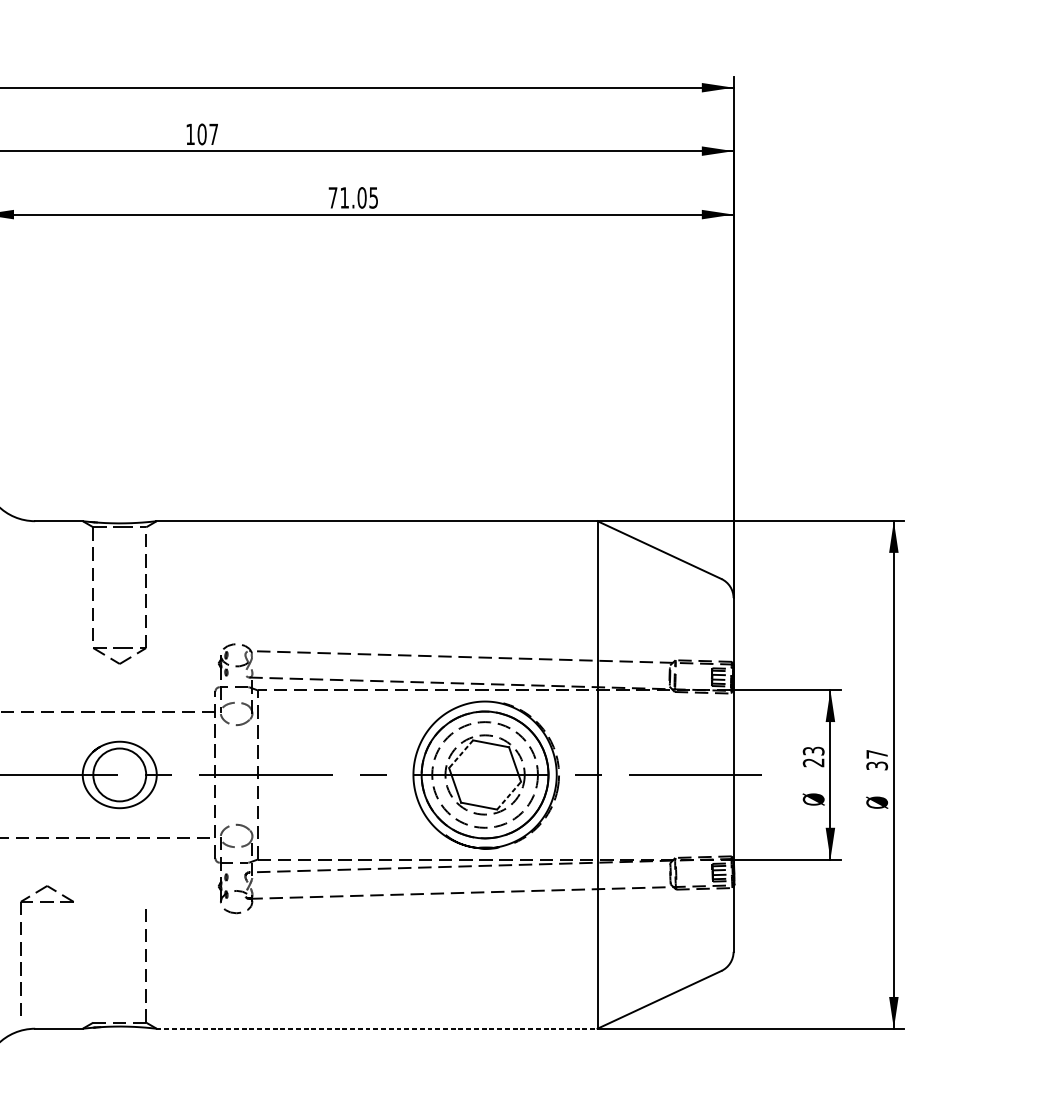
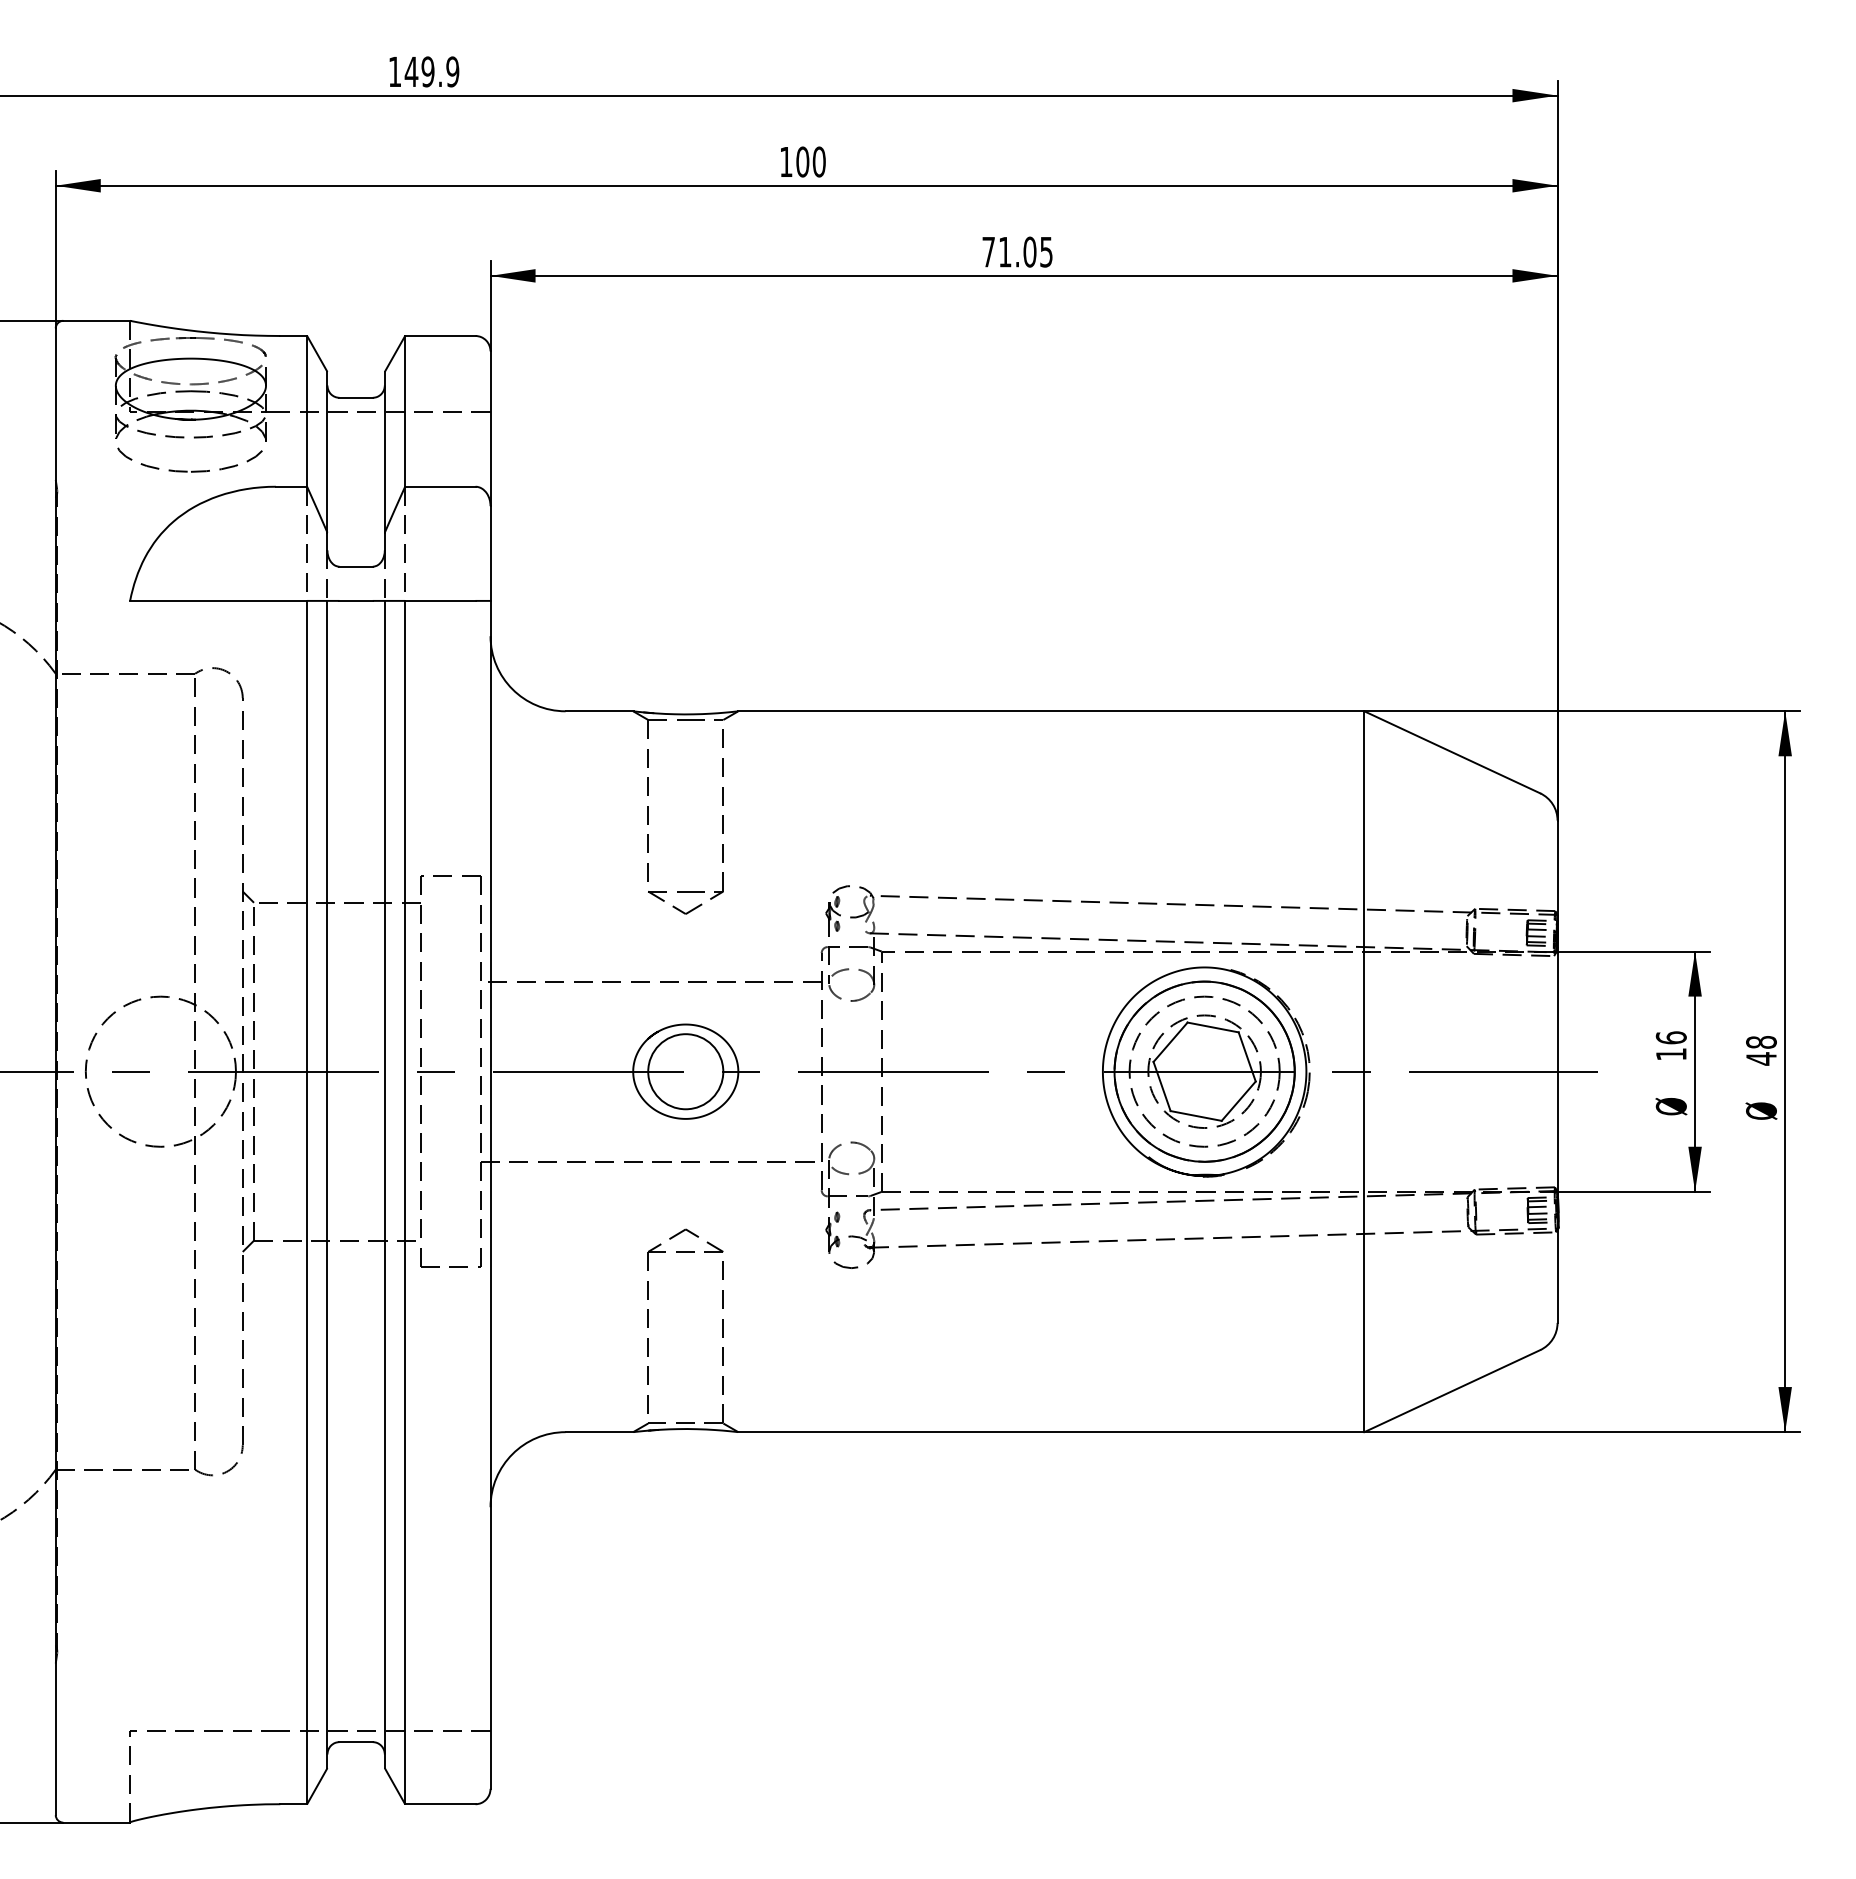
text: (213, 134) -> (818, 161), 107 -> 100
line: (461, 754) -> (1170, 1042), dashed -> solid
text: (813, 756) -> (1670, 1045), 23 -> 16
text: (877, 760) -> (1761, 1050), 37 -> 48
line: (509, 795) -> (1239, 1100), dashed -> solid
part: (20, 950) -> (648, 1320), moved
line: (377, 1028) -> (1051, 1432), dashed -> solid

